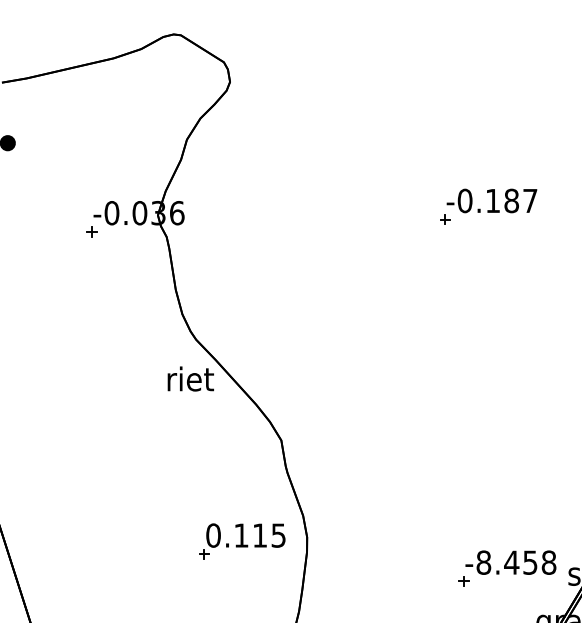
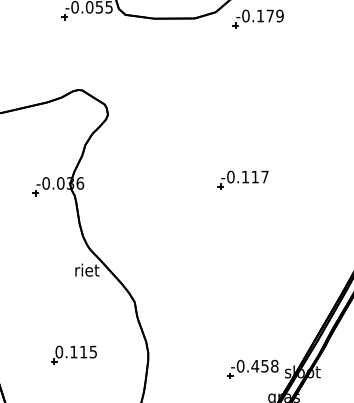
text: (510, 199) -> (254, 176), -0.187 -> -0.117
part: (240, 540) -> (73, 354), moved
text: (483, 563) -> (240, 366), -8.458 -> -0.458

